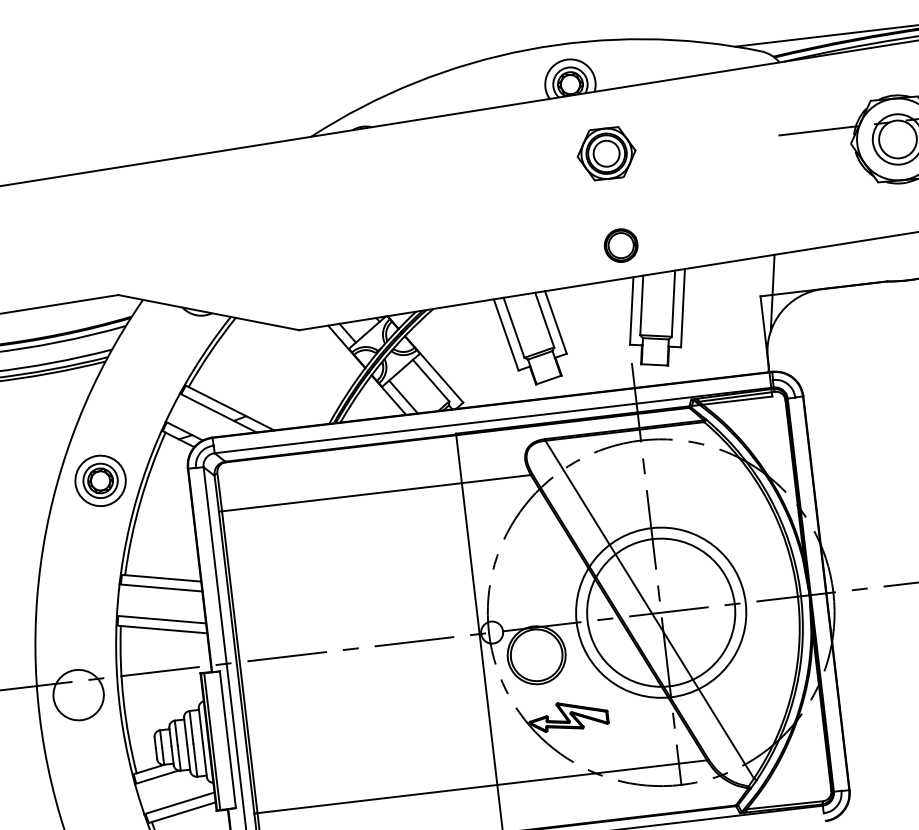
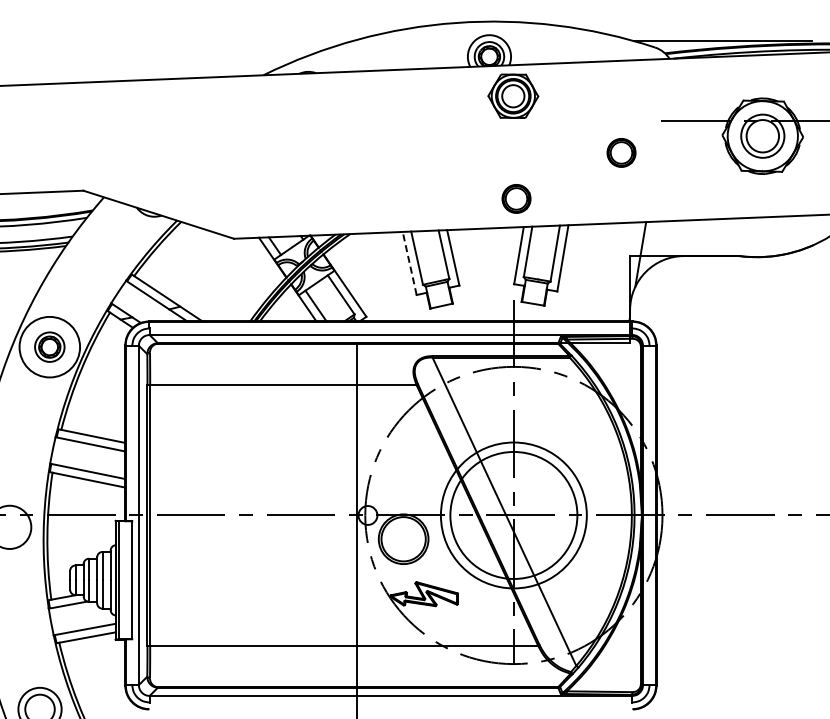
part: (606, 152) -> (513, 95), moved
part: (736, 177) -> (621, 152), added
line: (505, 333) -> (409, 262), solid -> dashed
circle: (100, 480) -> (49, 346), size x1.4

